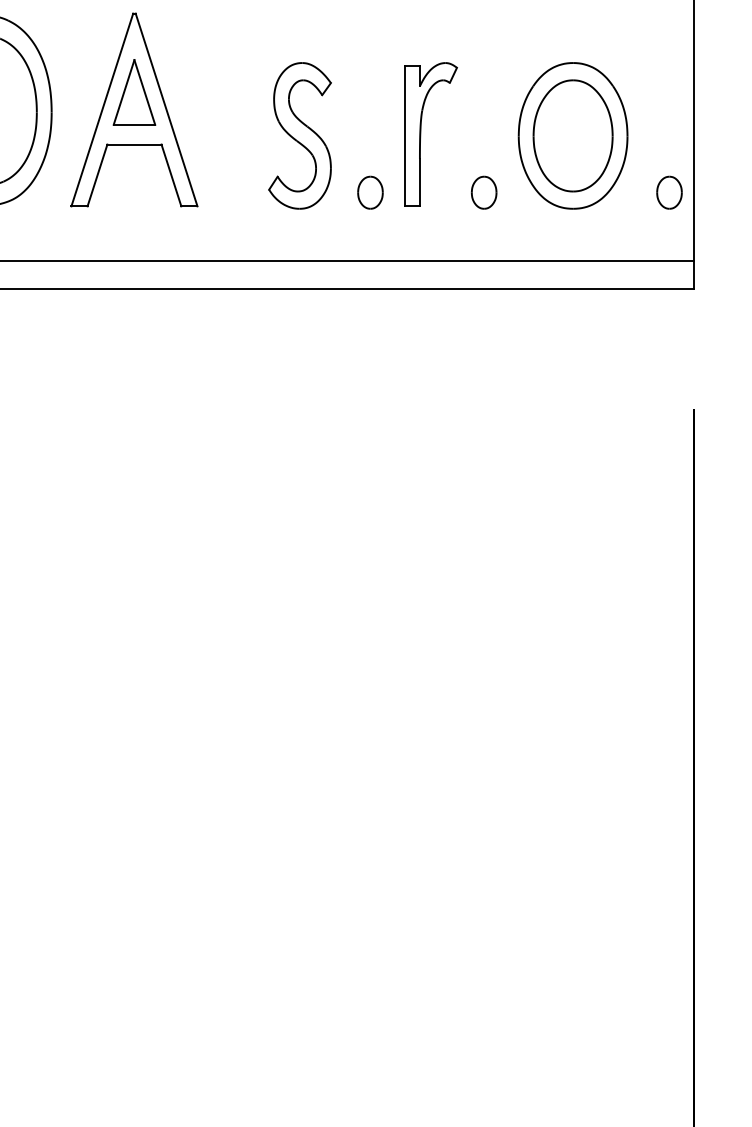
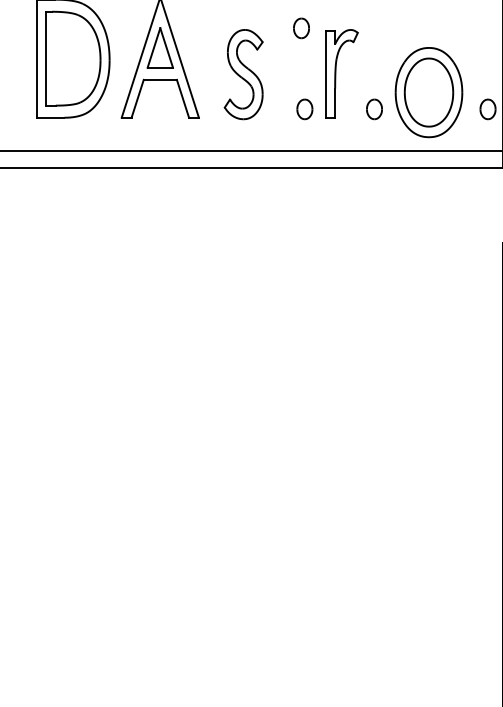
part: (364, 60) -> (301, 28), added
part: (299, 135) -> (243, 74), moved
part: (572, 135) -> (428, 92), moved

